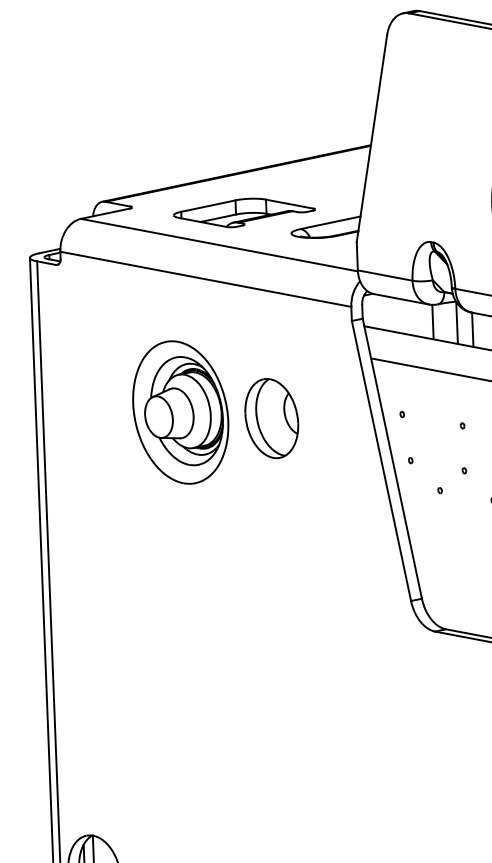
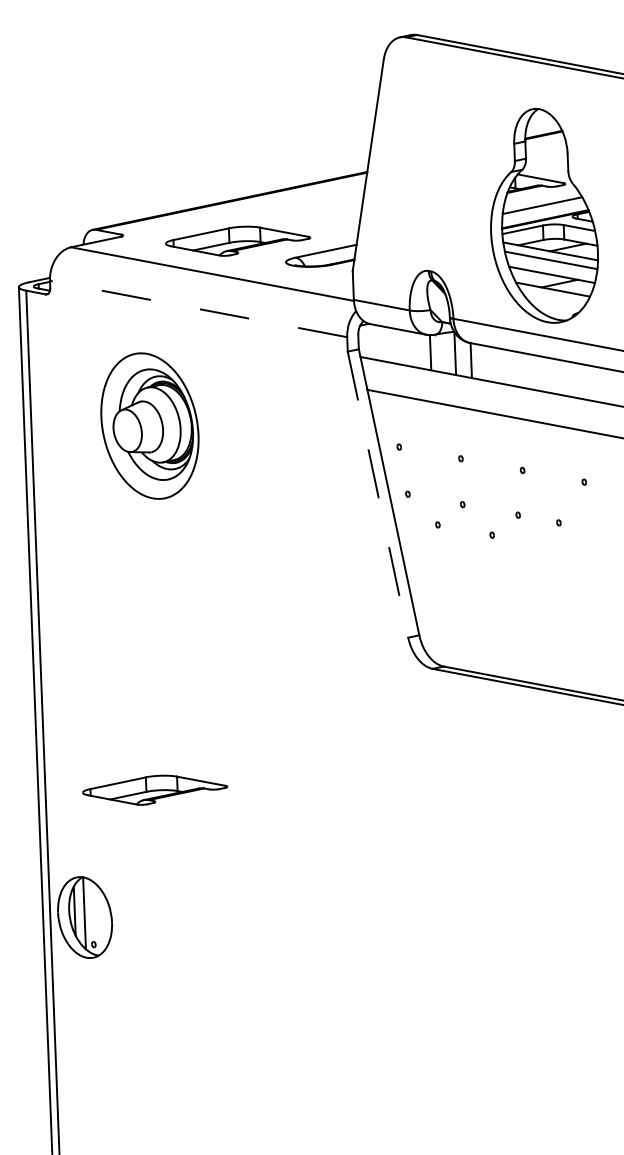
line: (205, 278) -> (198, 308), solid -> dashed
part: (180, 411) -> (149, 425), moved
part: (271, 417) -> (265, 450), removed
line: (381, 461) -> (378, 495), solid -> dashed
part: (163, 749) -> (155, 789), added

